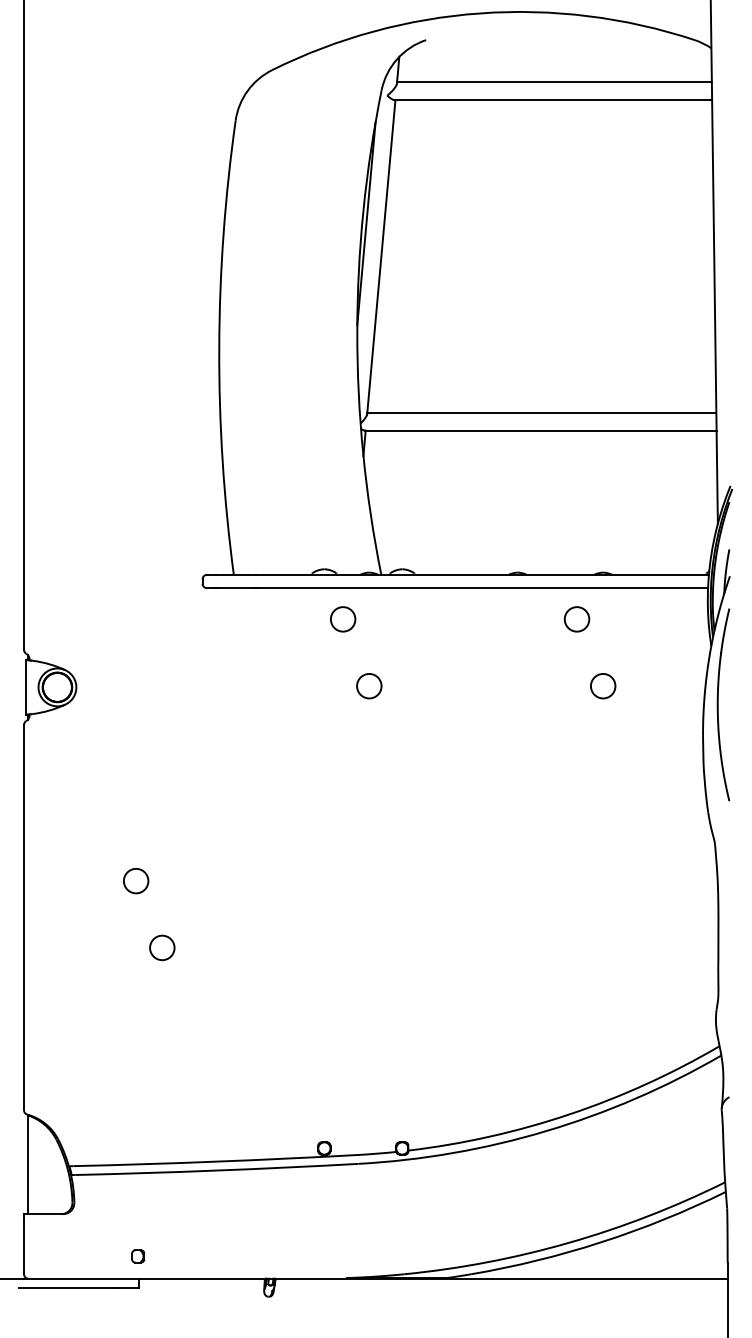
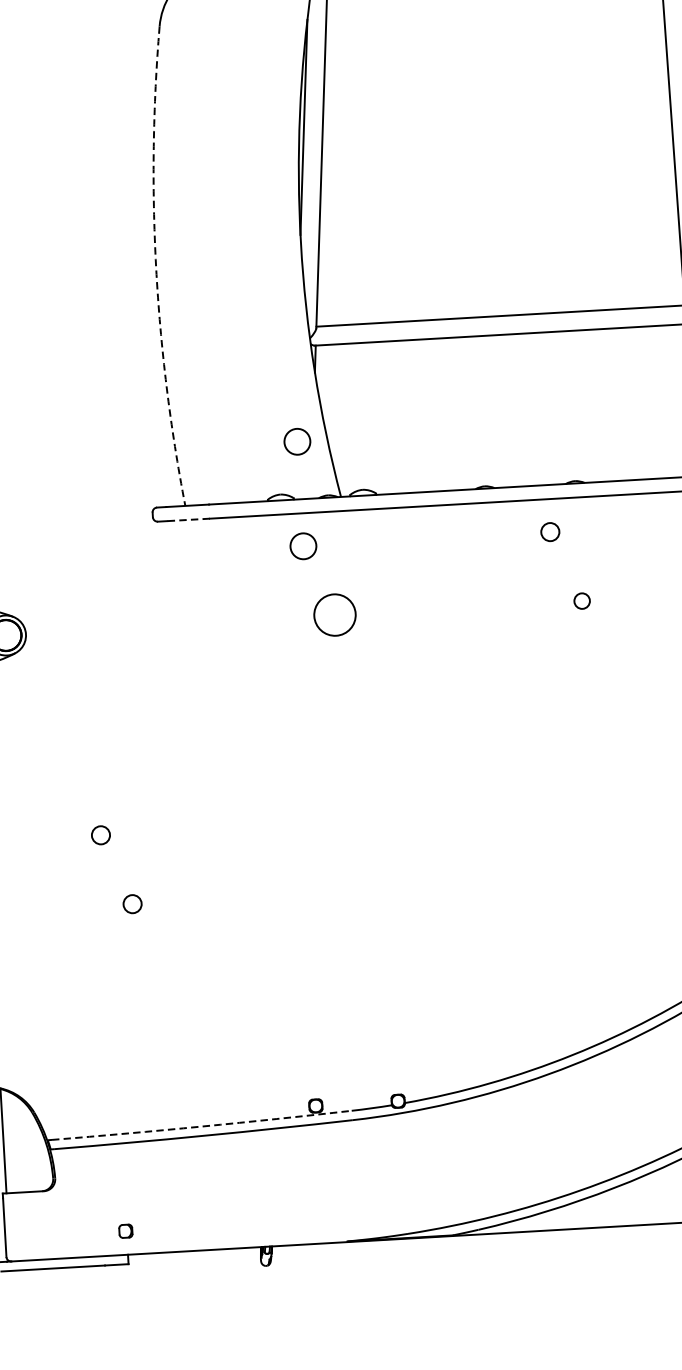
arc: (219, 347) -> (156, 266), solid -> dashed
circle: (343, 520) -> (297, 441), added
line: (235, 588) -> (187, 520), solid -> dashed
circle: (576, 619) -> (549, 532), size x0.7
circle: (369, 686) -> (335, 615), size x1.6
circle: (603, 686) -> (582, 601), size x0.6
circle: (136, 881) -> (101, 835), size x0.7
circle: (162, 947) -> (132, 903), size x0.7
arc: (215, 1161) -> (201, 1126), solid -> dashed

